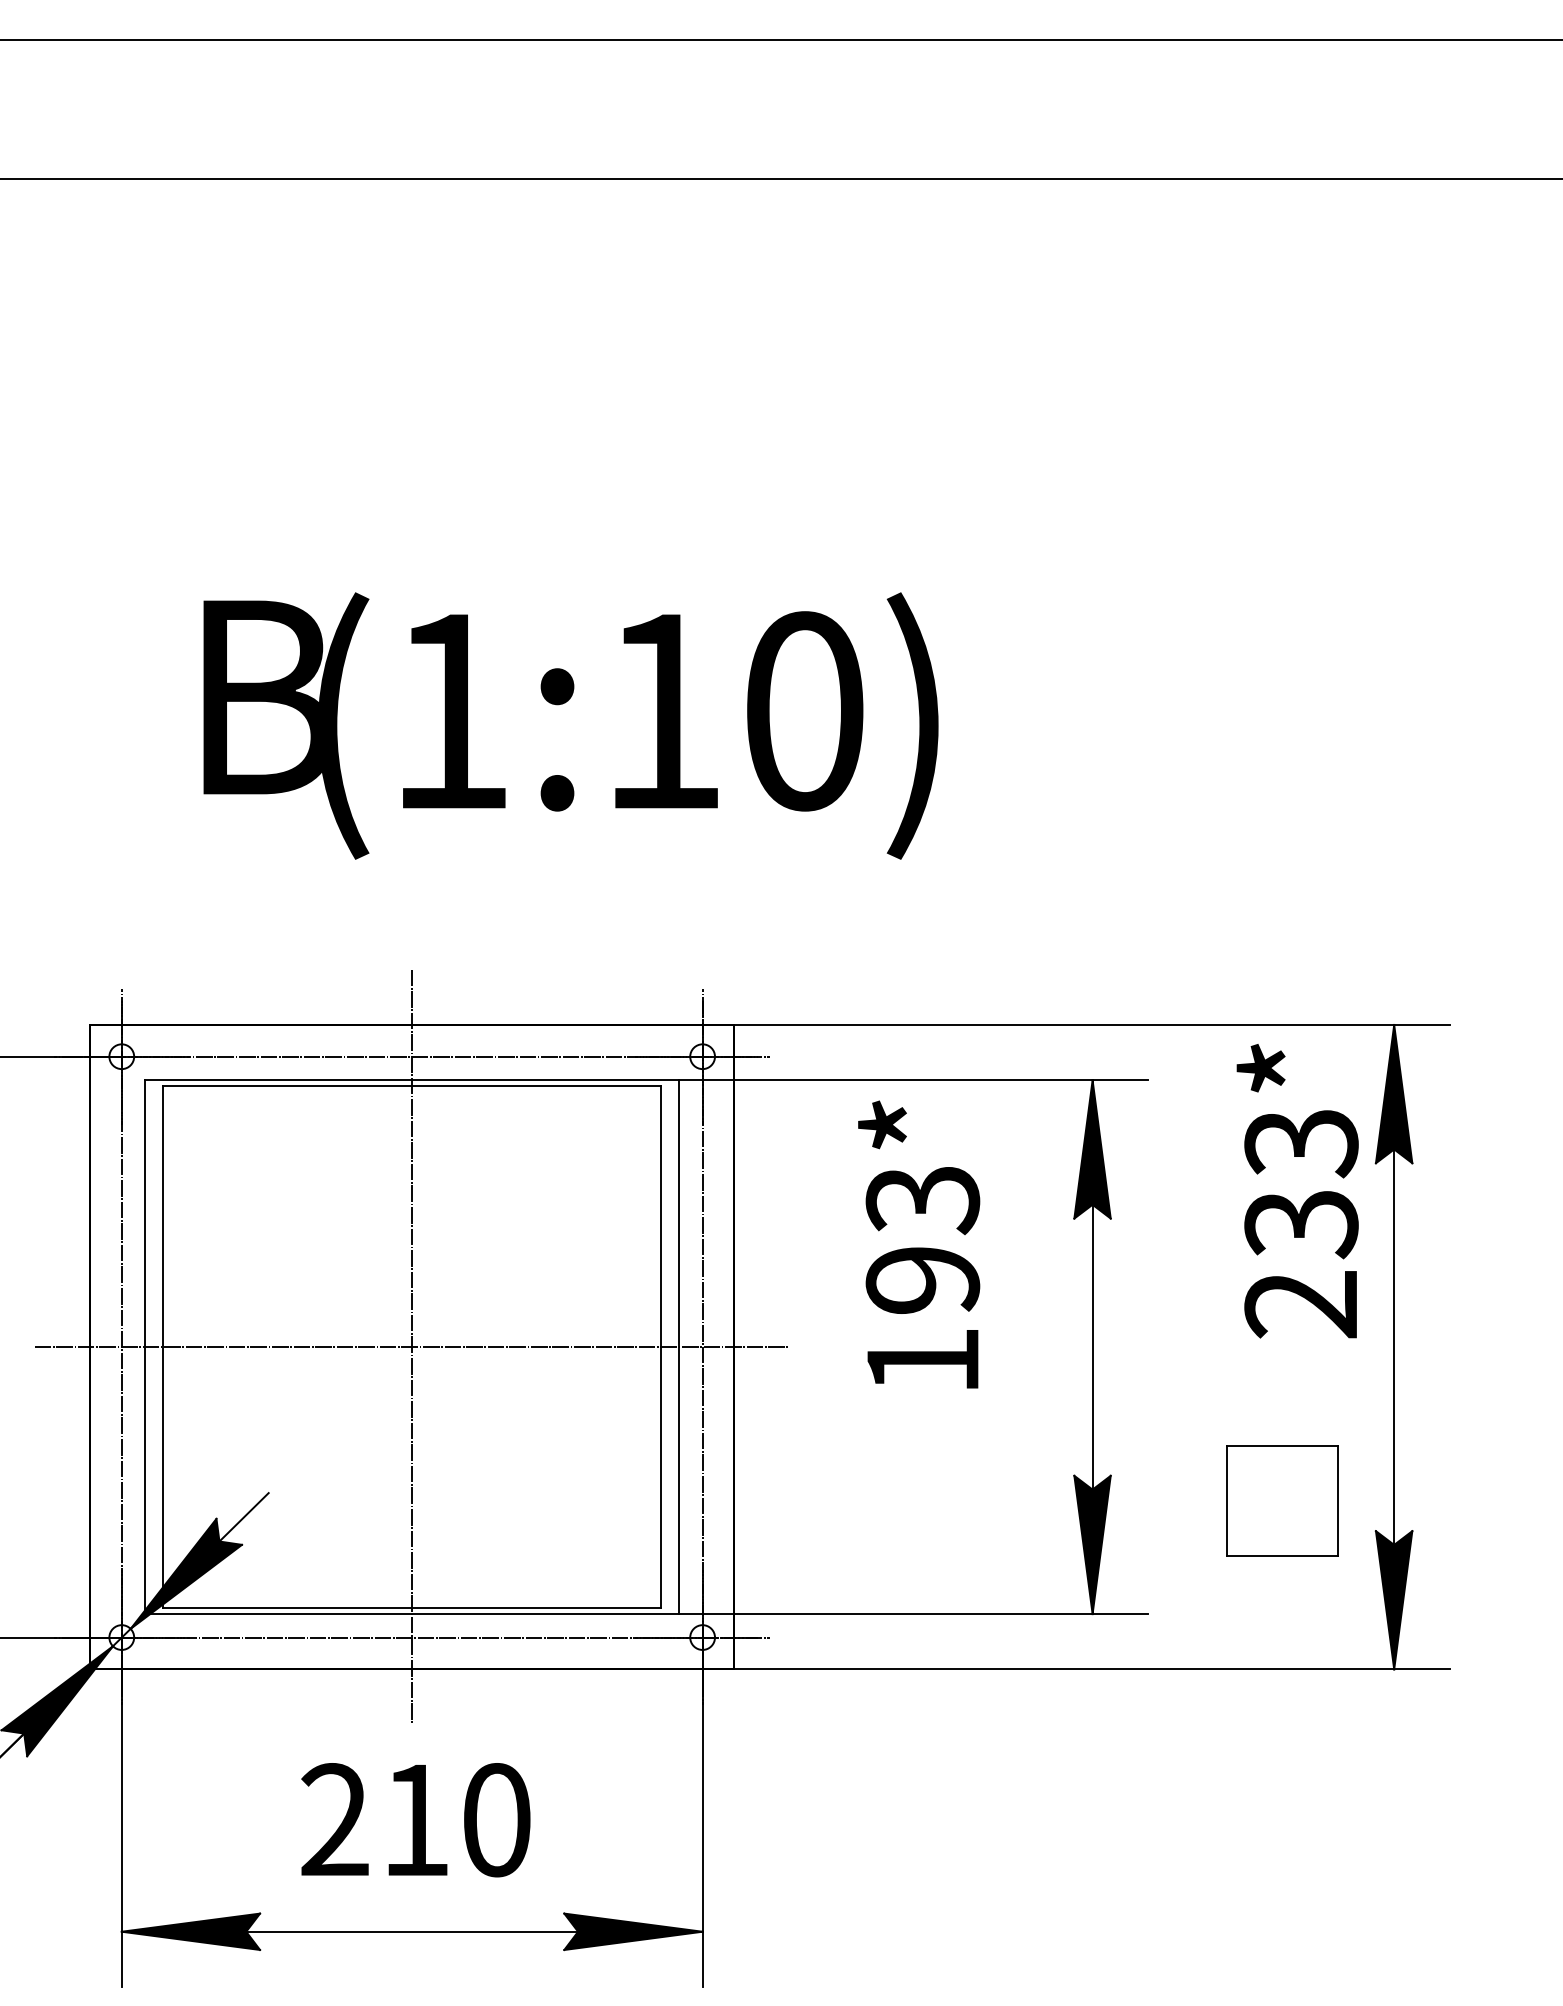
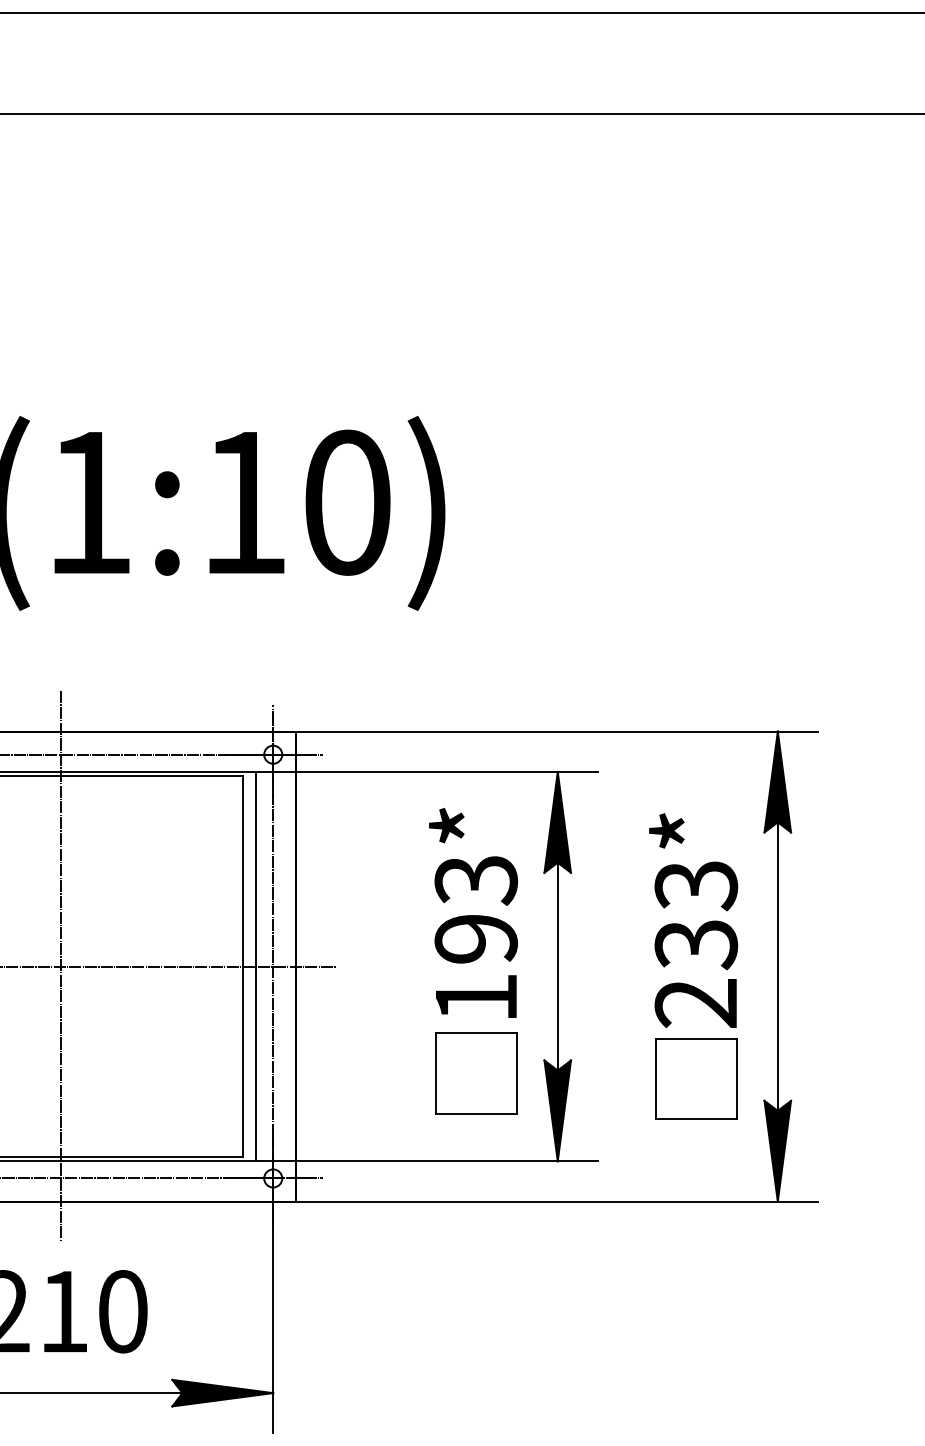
text: (1297, 1191) -> (693, 920), moved
text: (919, 1244) -> (473, 912), moved
part: (980, 1493) -> (475, 1073), added

